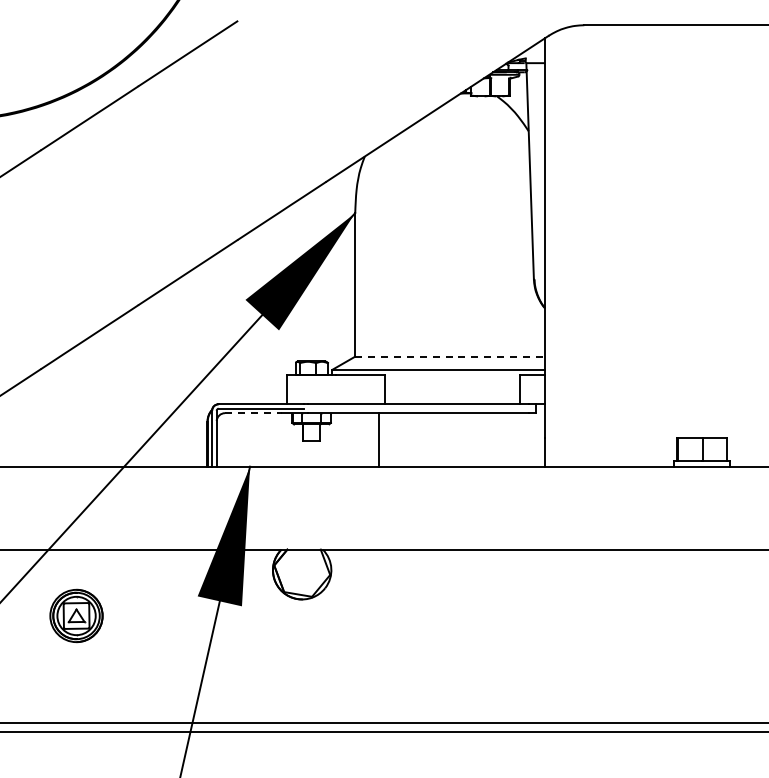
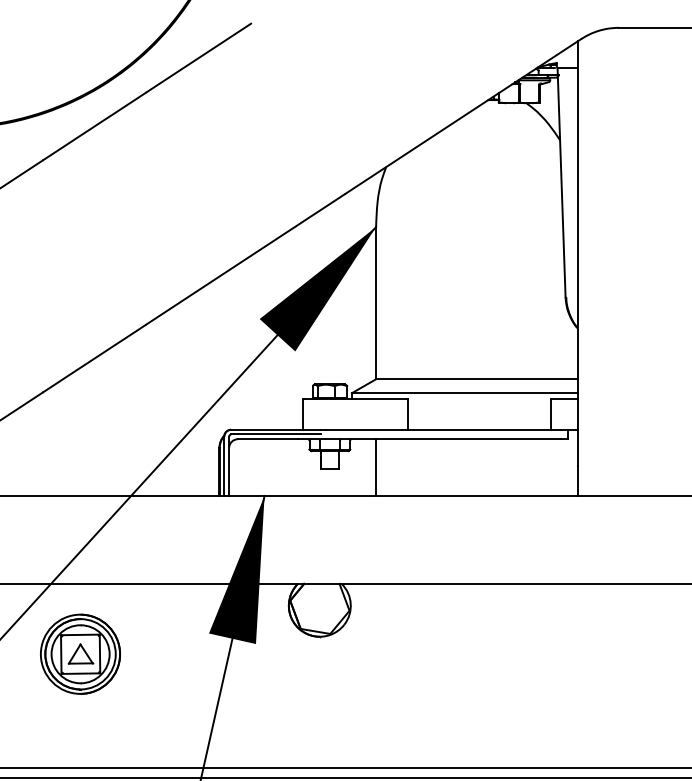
line: (450, 356) -> (477, 379), dashed -> solid
line: (253, 413) -> (268, 439), dashed -> solid
line: (379, 439) -> (376, 467), moved
part: (76, 615) -> (80, 653), size x1.43

